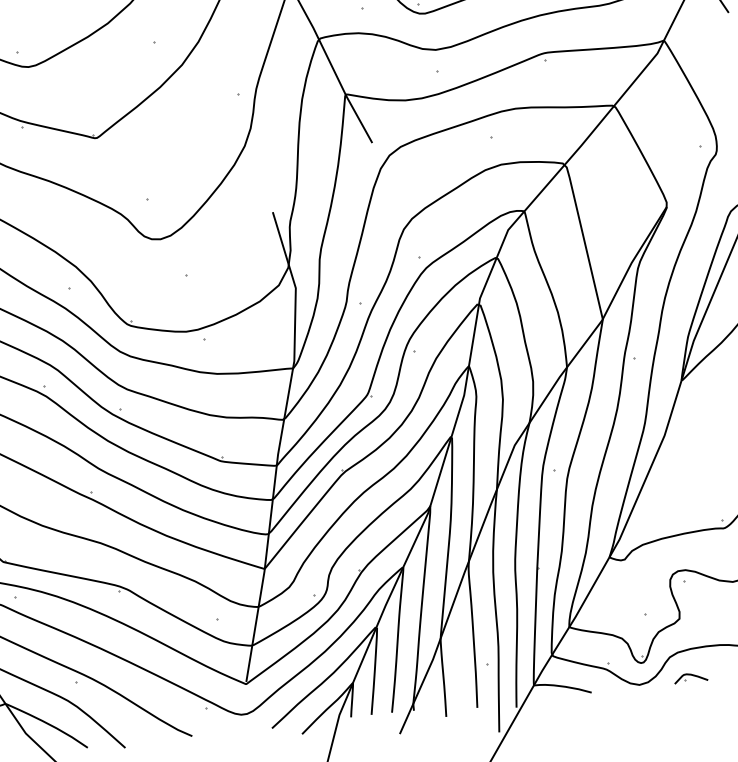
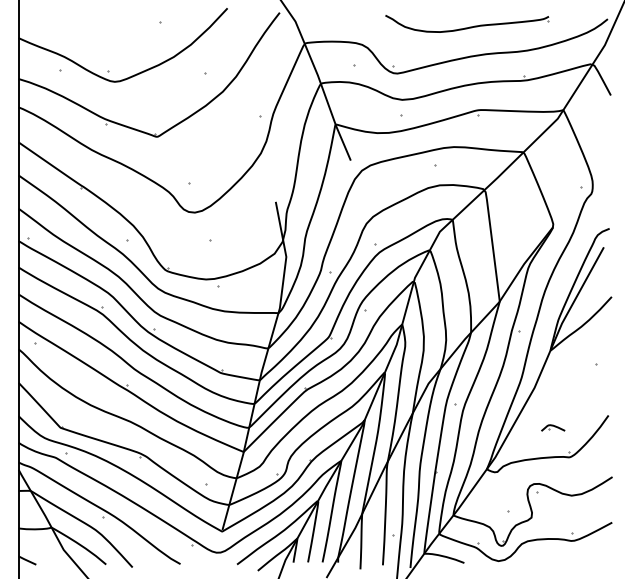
part: (691, 677) -> (553, 427), moved

